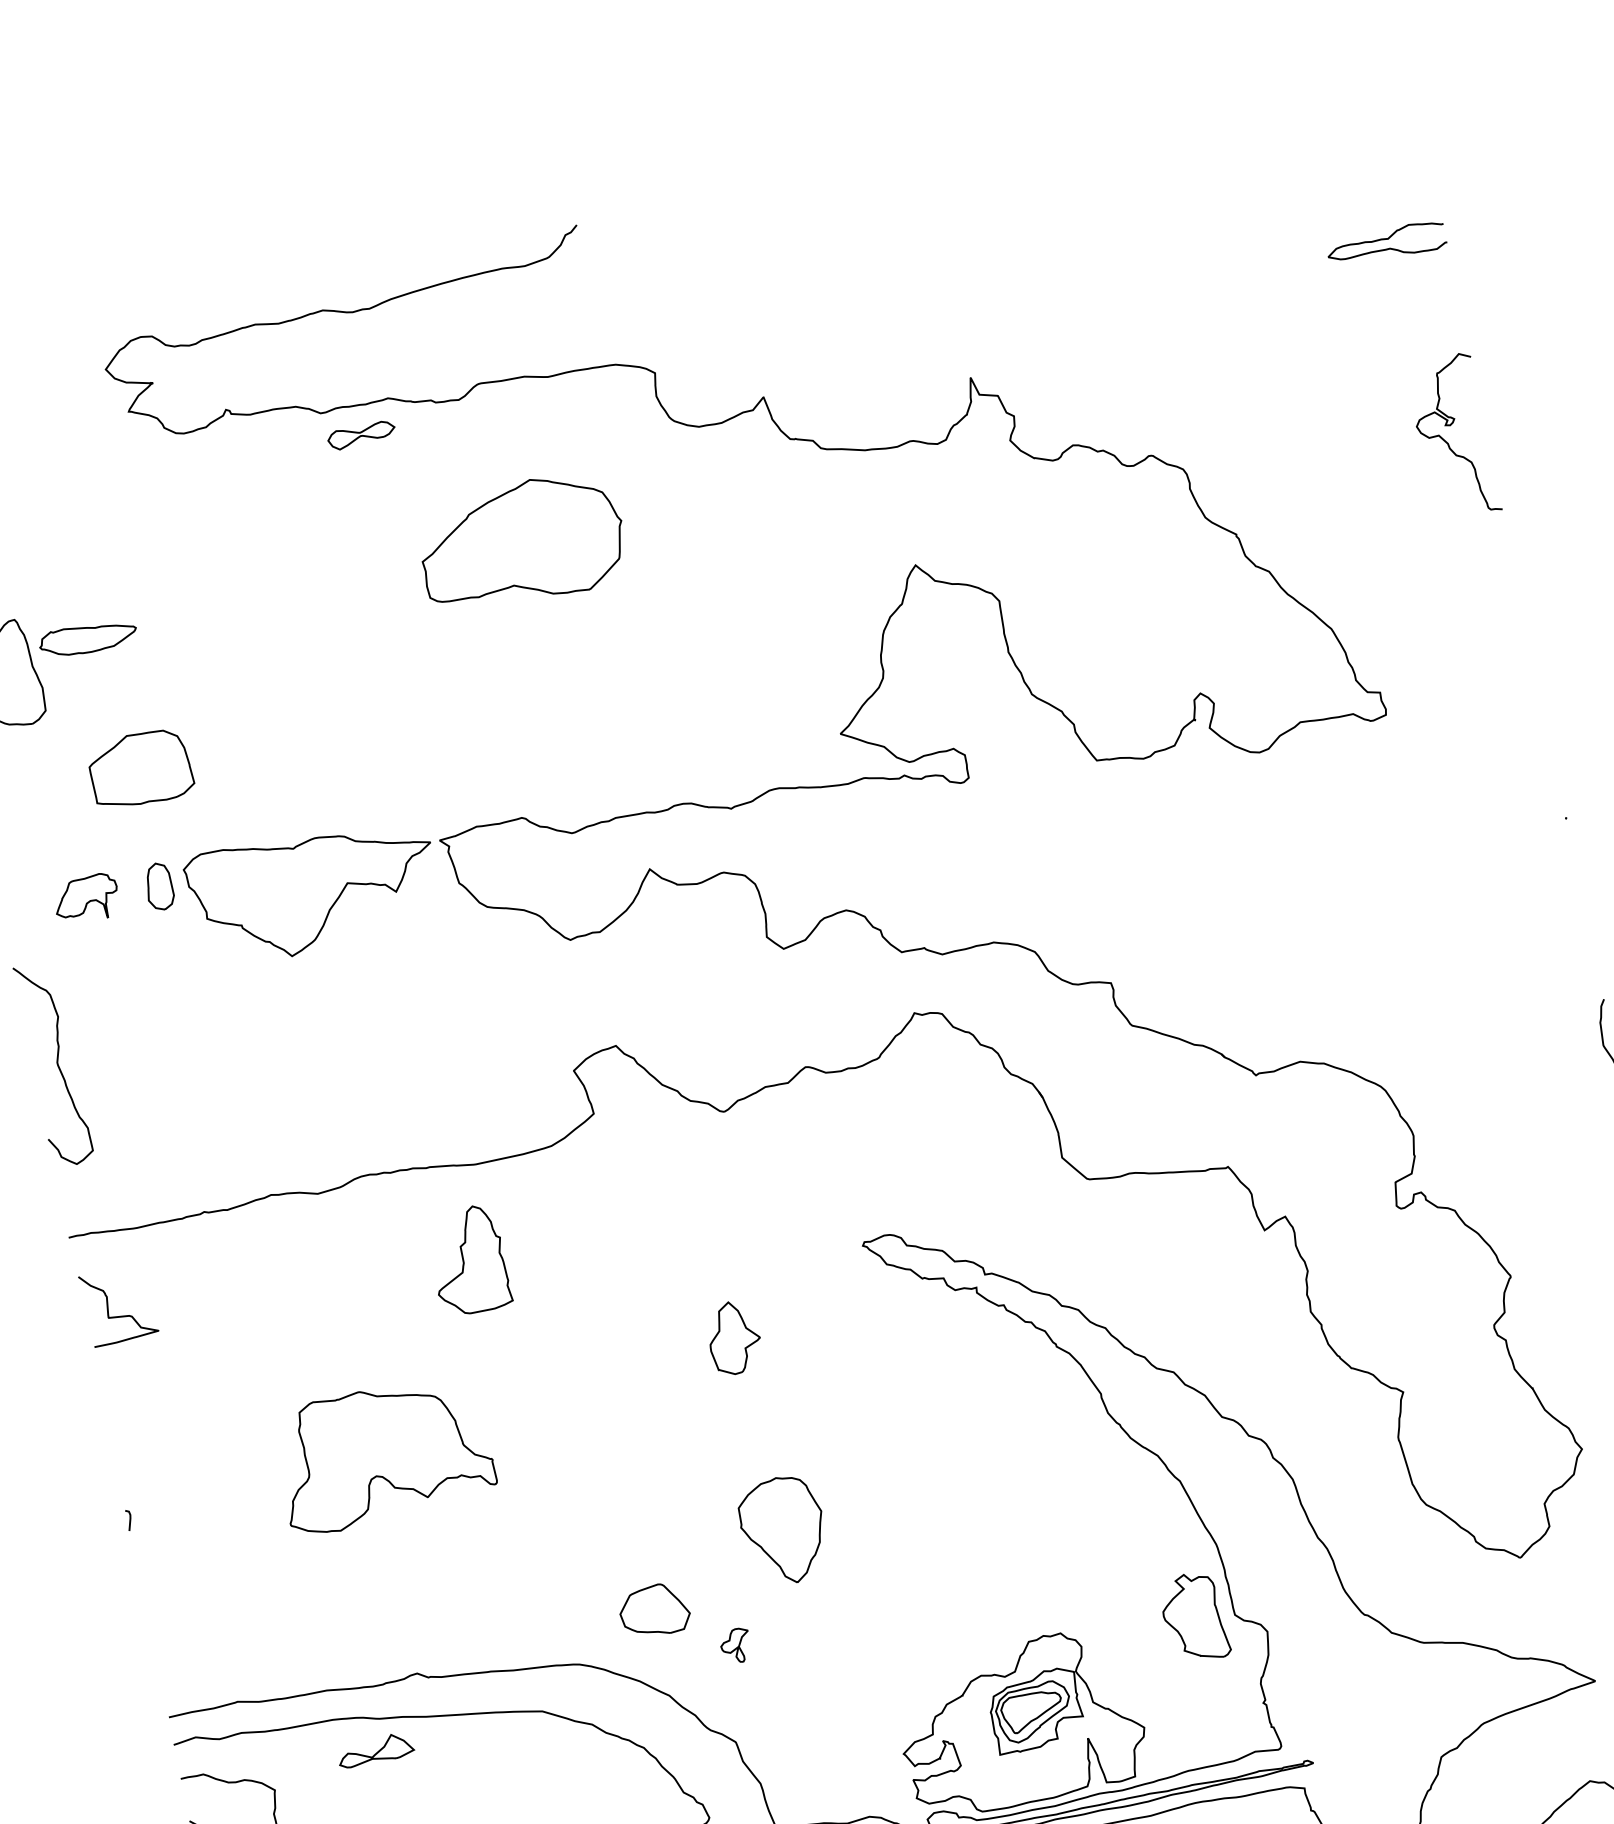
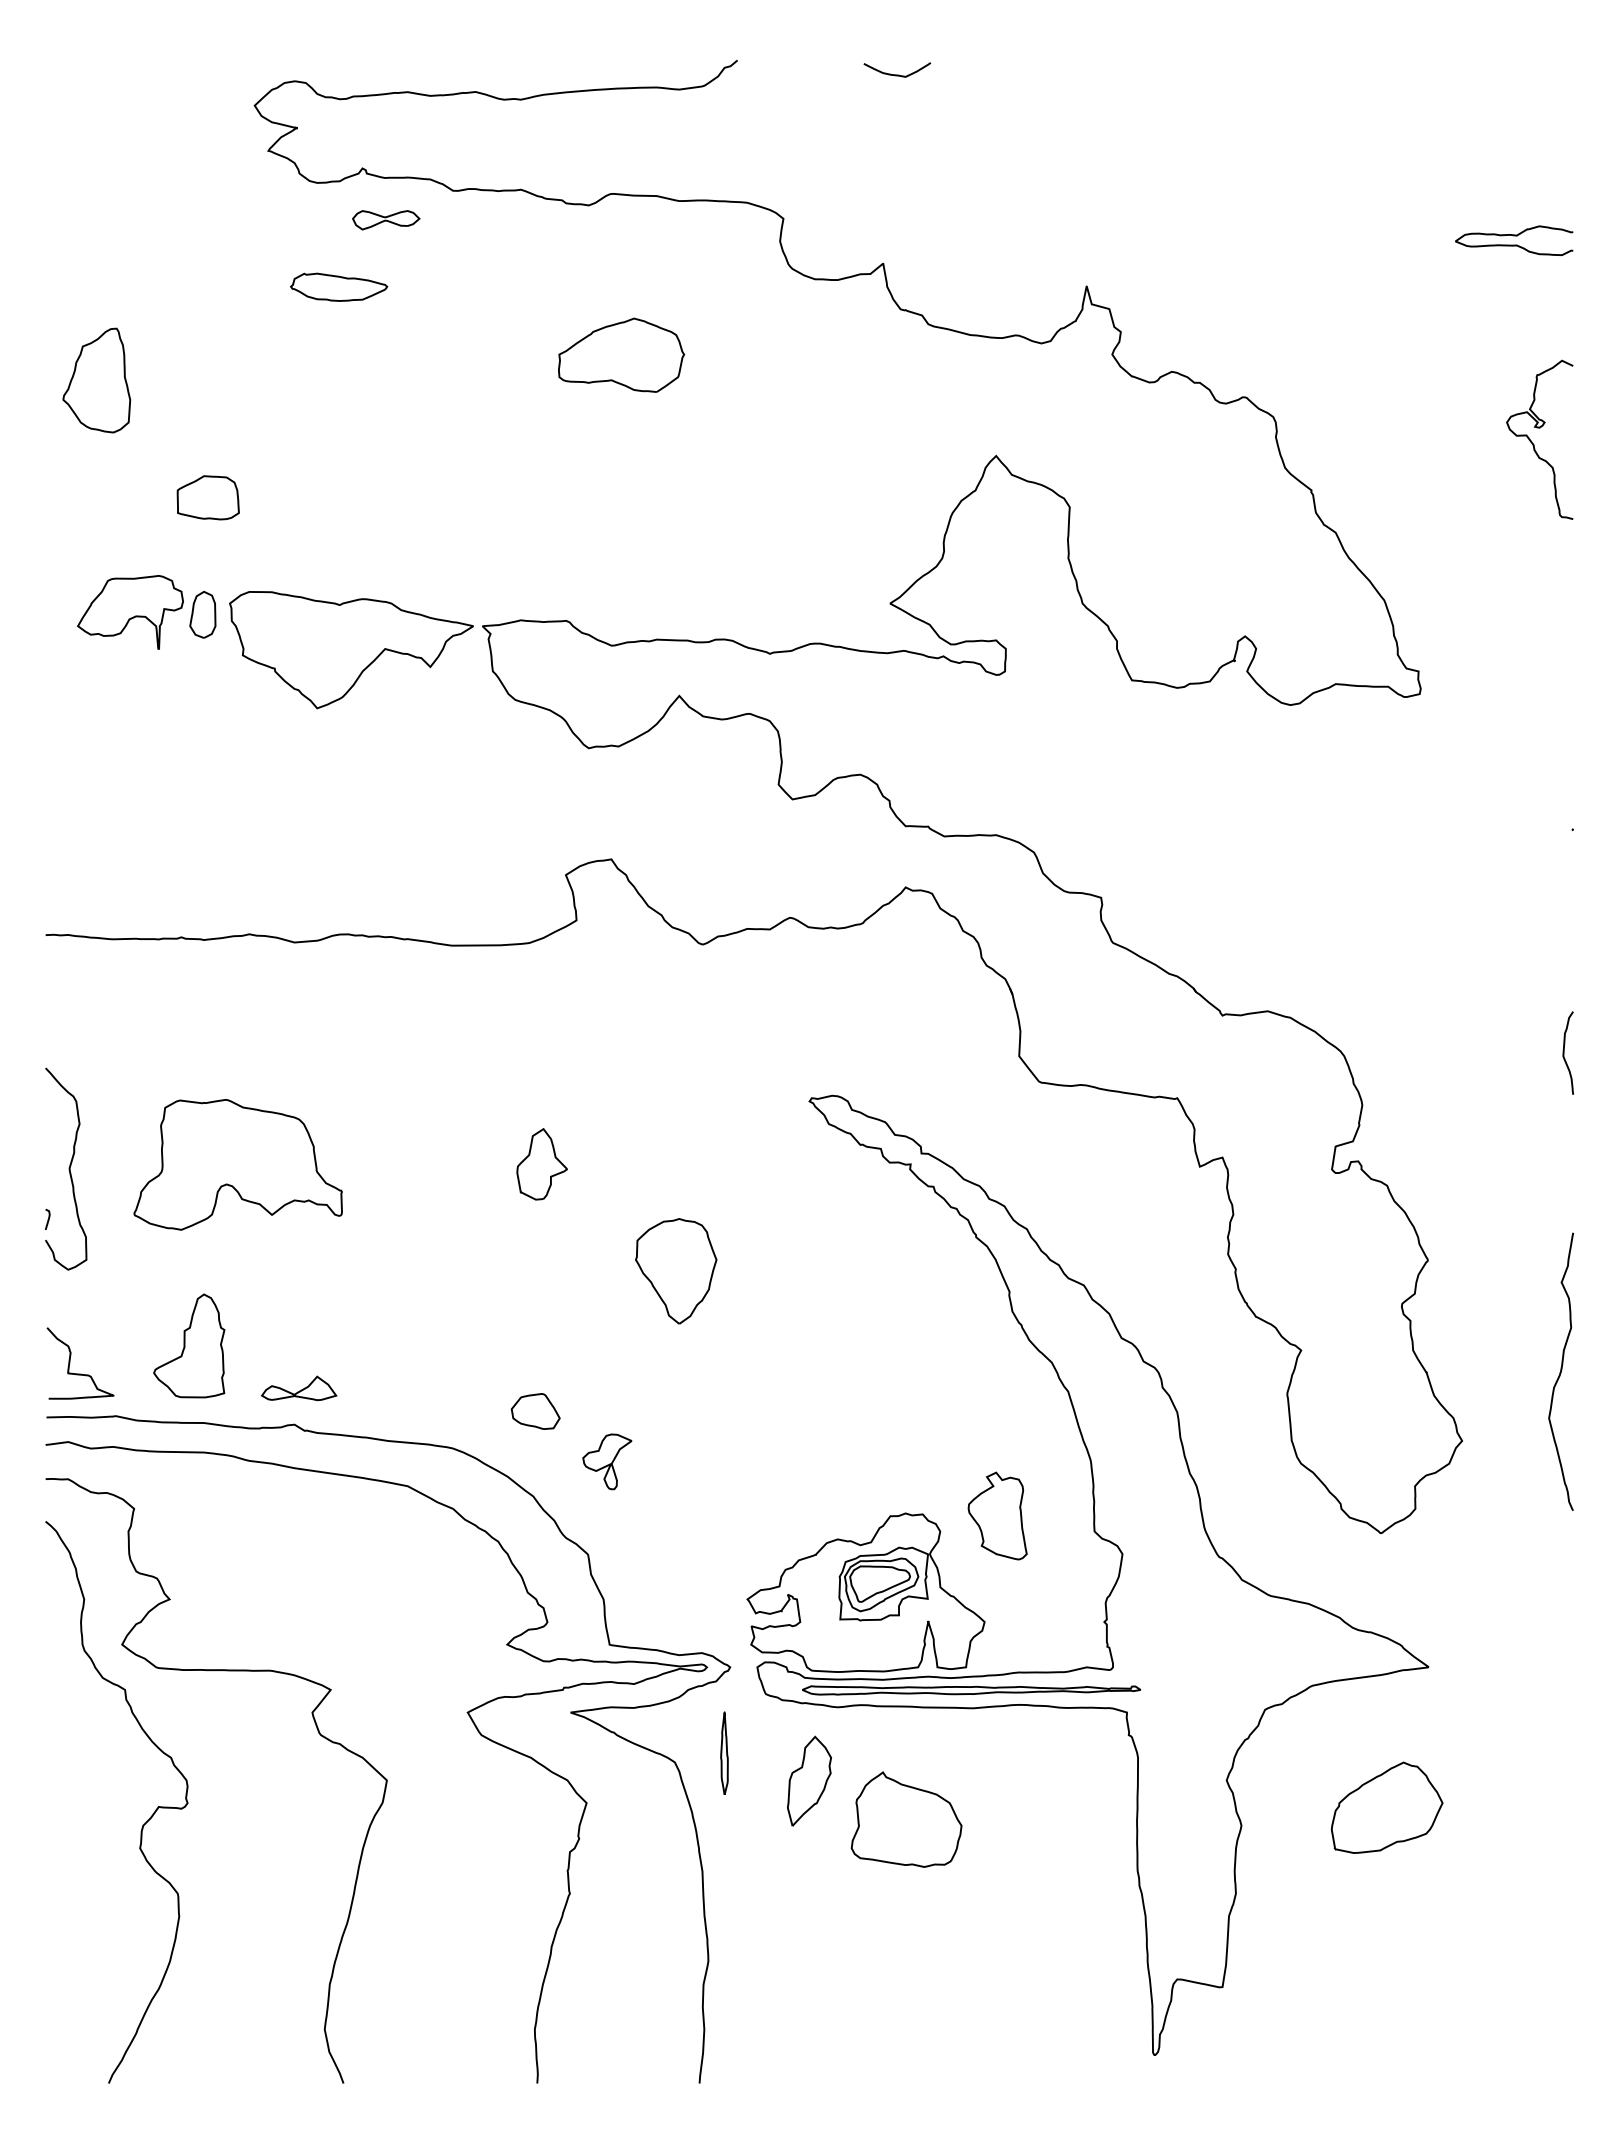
curve: (738, 206) -> (897, 74), added
part: (362, 435) -> (386, 220), moved
part: (521, 541) -> (621, 354), size x0.62
part: (88, 637) -> (339, 286), moved
part: (139, 769) -> (207, 497), size x0.62
part: (86, 899) -> (130, 612), size x1.67
curve: (56, 1063) -> (68, 1168), moved
part: (468, 1260) -> (189, 1345), moved
curve: (108, 1307) -> (70, 1363), moved
part: (733, 1338) -> (541, 1164), moved
part: (383, 1454) -> (237, 1164), moved
part: (783, 1530) -> (676, 1271), moved
part: (654, 1610) -> (535, 1411), size x0.71
part: (1193, 1617) -> (997, 1515), moved
part: (736, 1645) -> (607, 1461), size x1.67
part: (375, 1750) -> (299, 1388), moved

